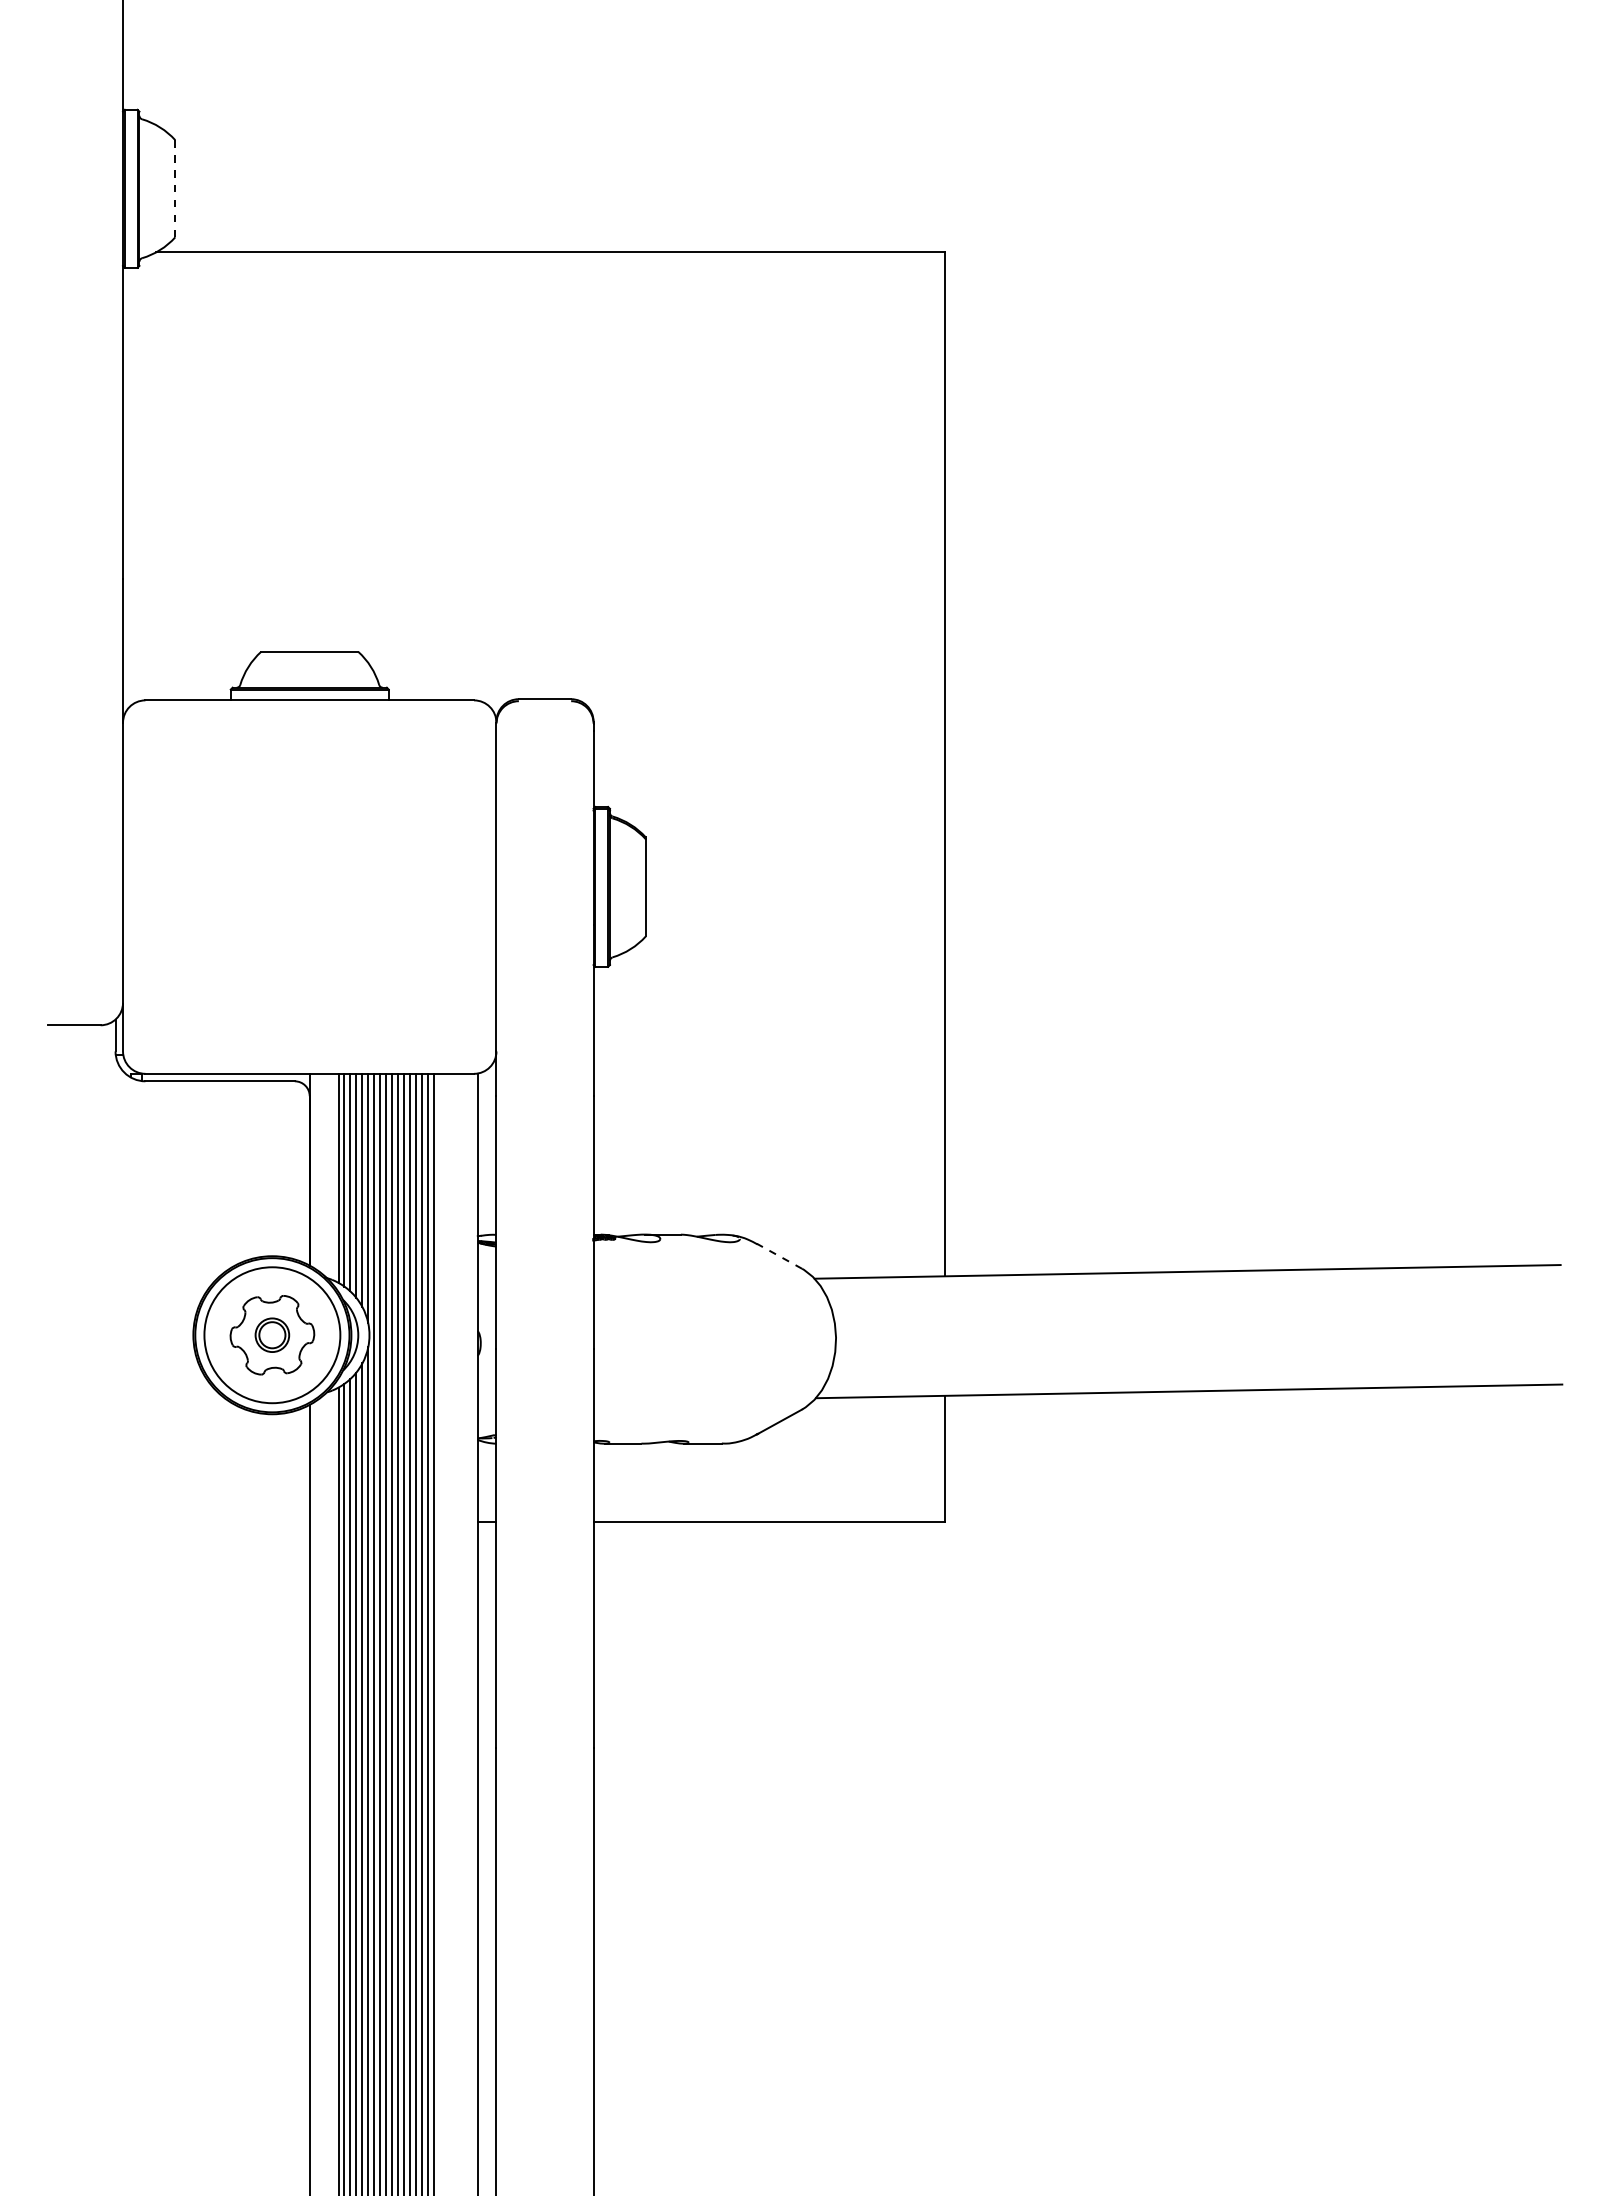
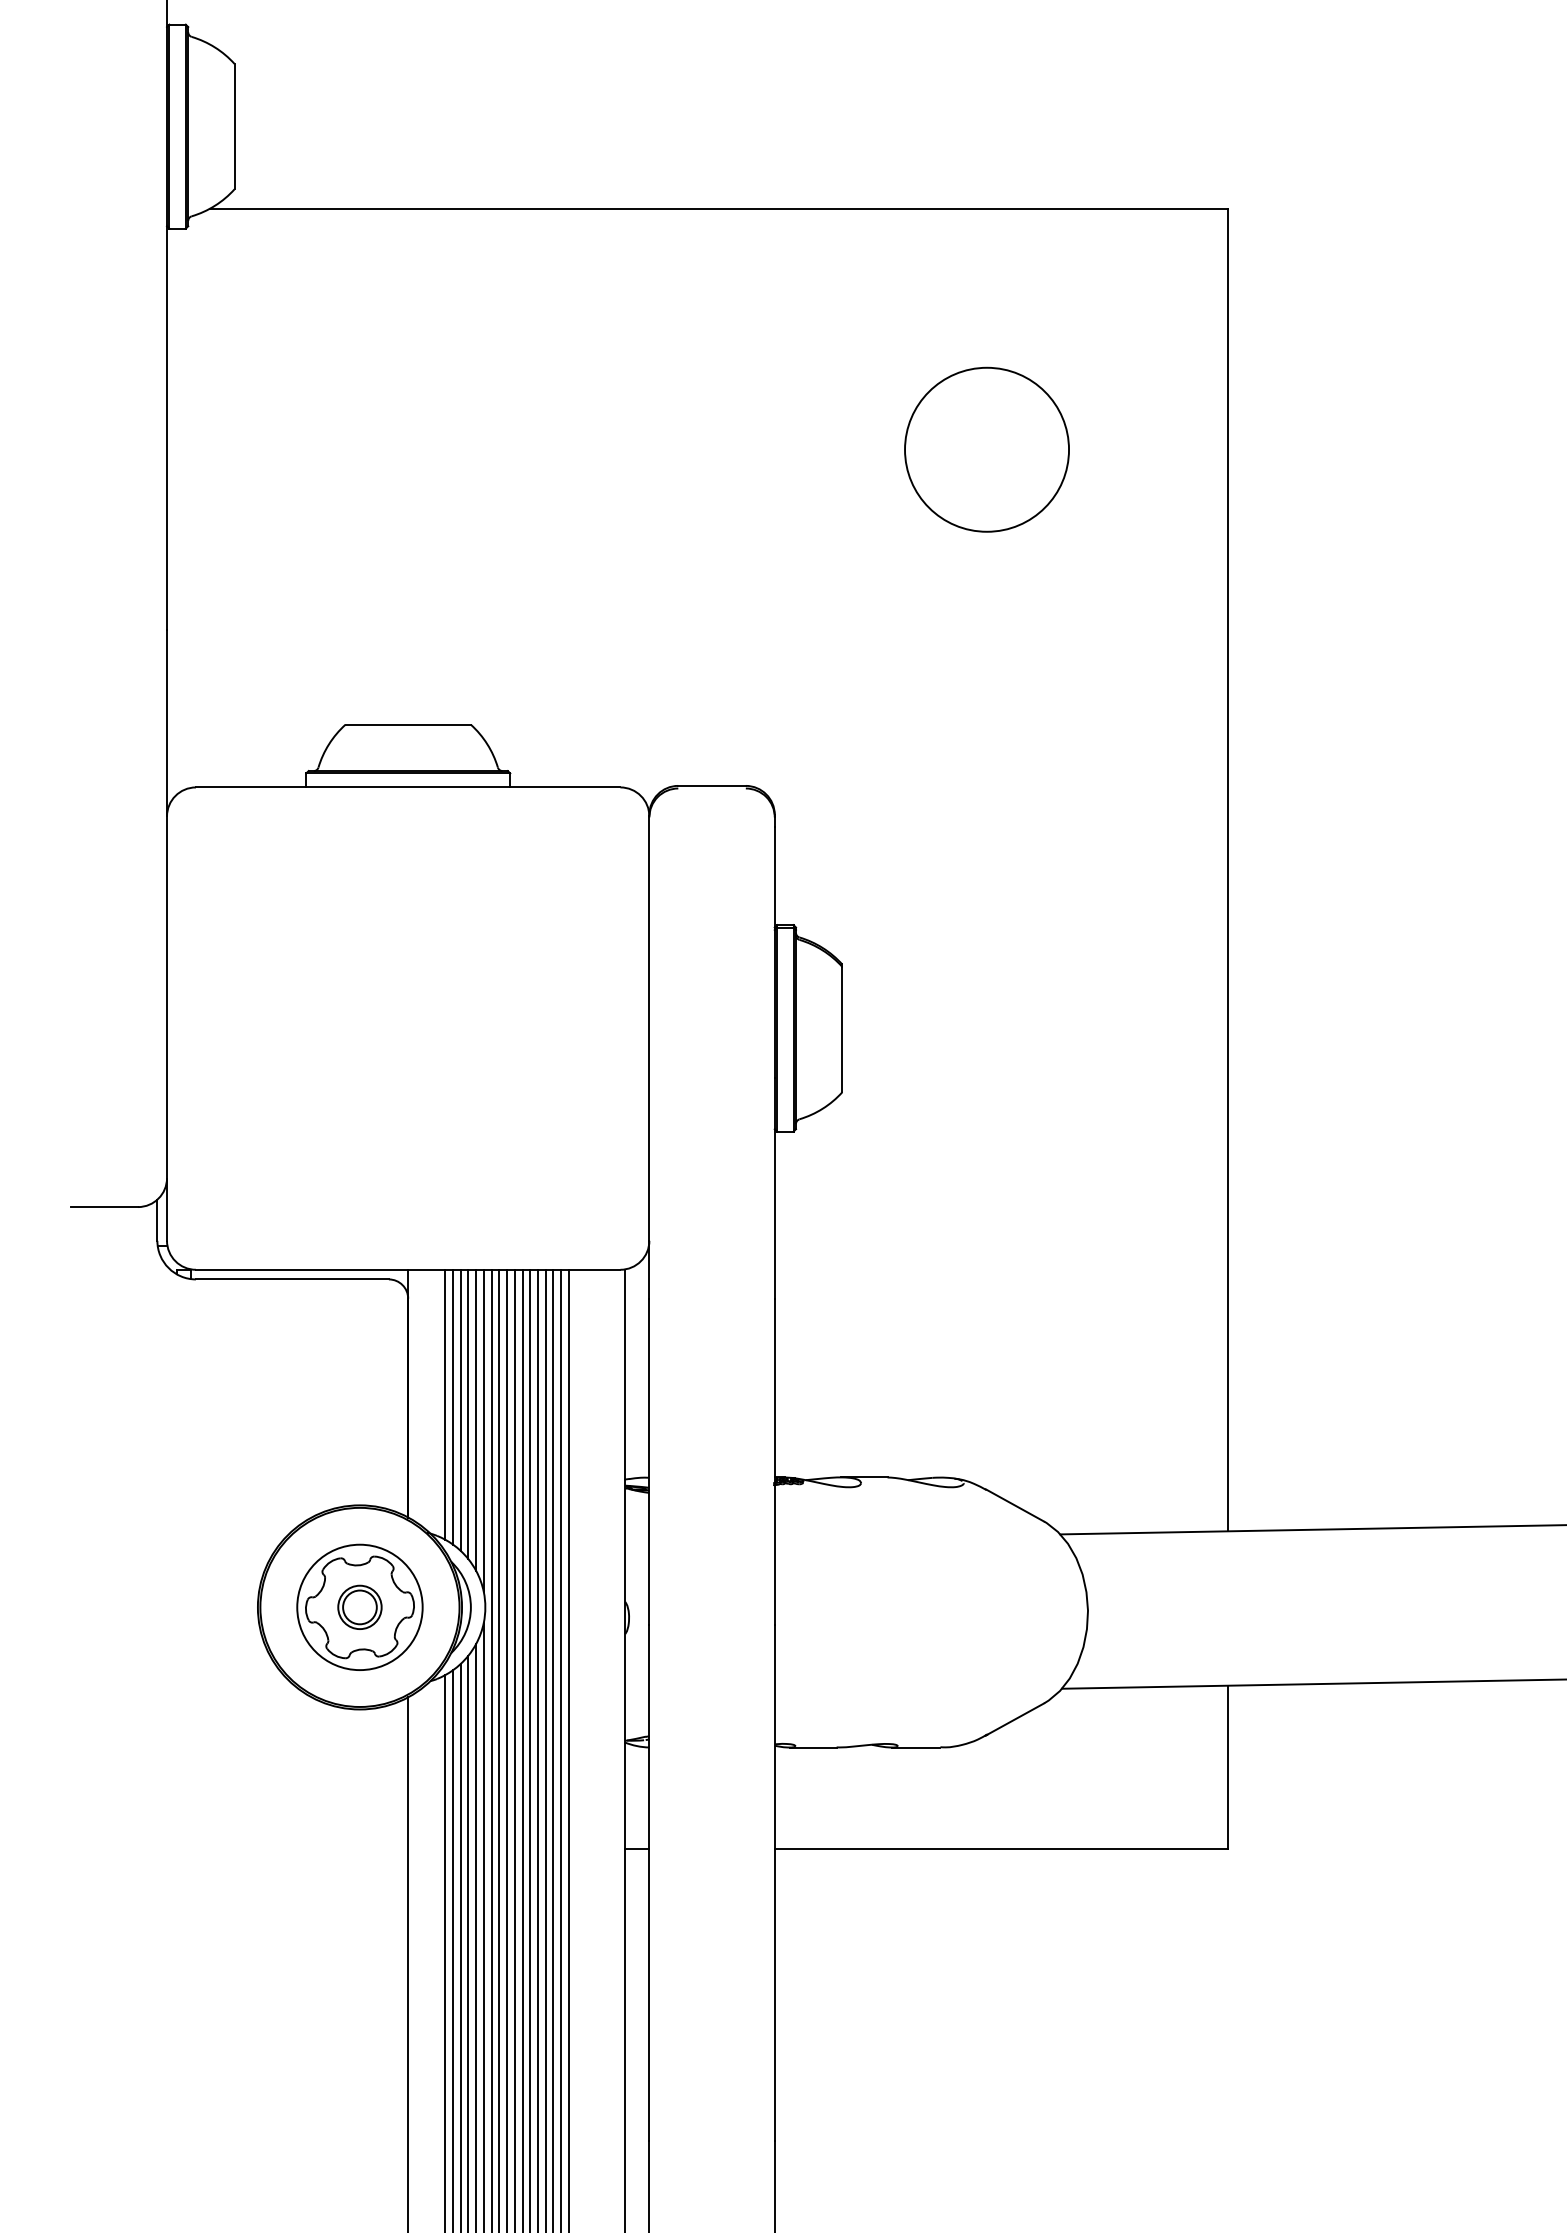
line: (175, 188) -> (234, 126), dashed -> solid
circle: (757, 438) -> (986, 449), added
line: (779, 1256) -> (1014, 1505), dashed -> solid
circle: (271, 1334) -> (358, 1606), size x0.71

